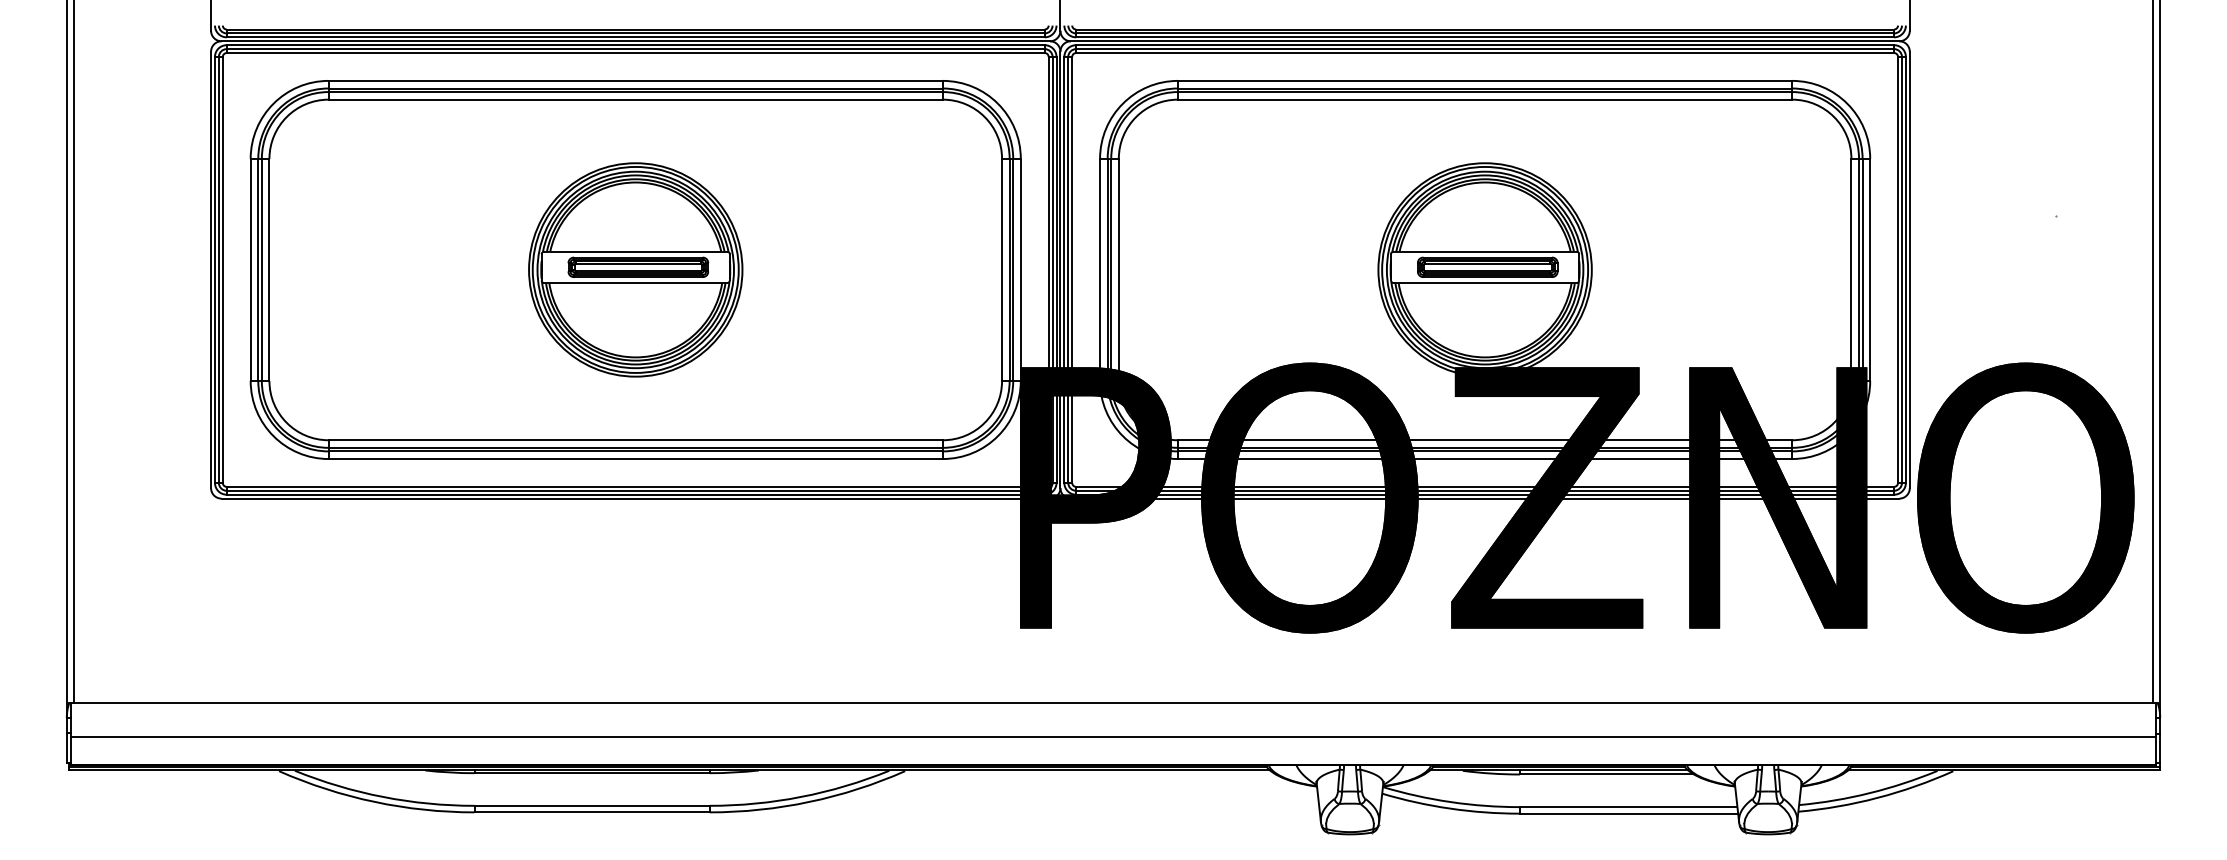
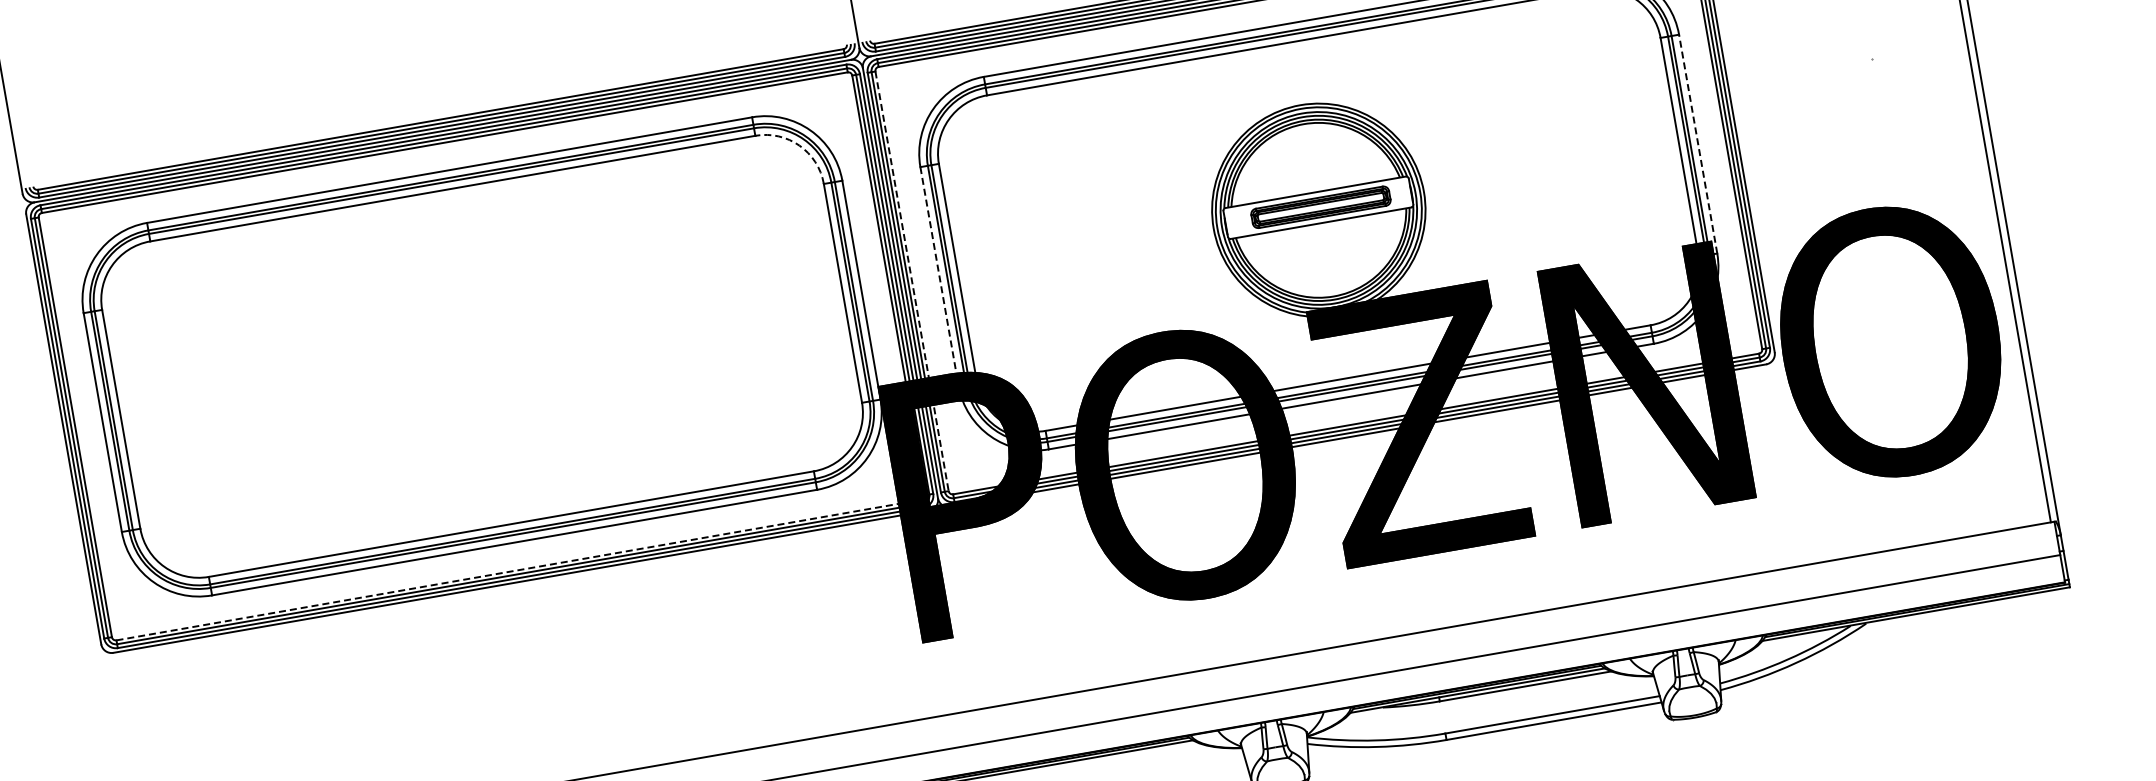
arc: (984, 117) -> (799, 146), solid -> dashed
part: (635, 269) -> (481, 355), removed
line: (1072, 269) -> (912, 280), solid -> dashed
line: (1870, 269) -> (1698, 143), solid -> dashed
line: (1100, 270) -> (940, 277), solid -> dashed
line: (636, 486) -> (520, 569), solid -> dashed

